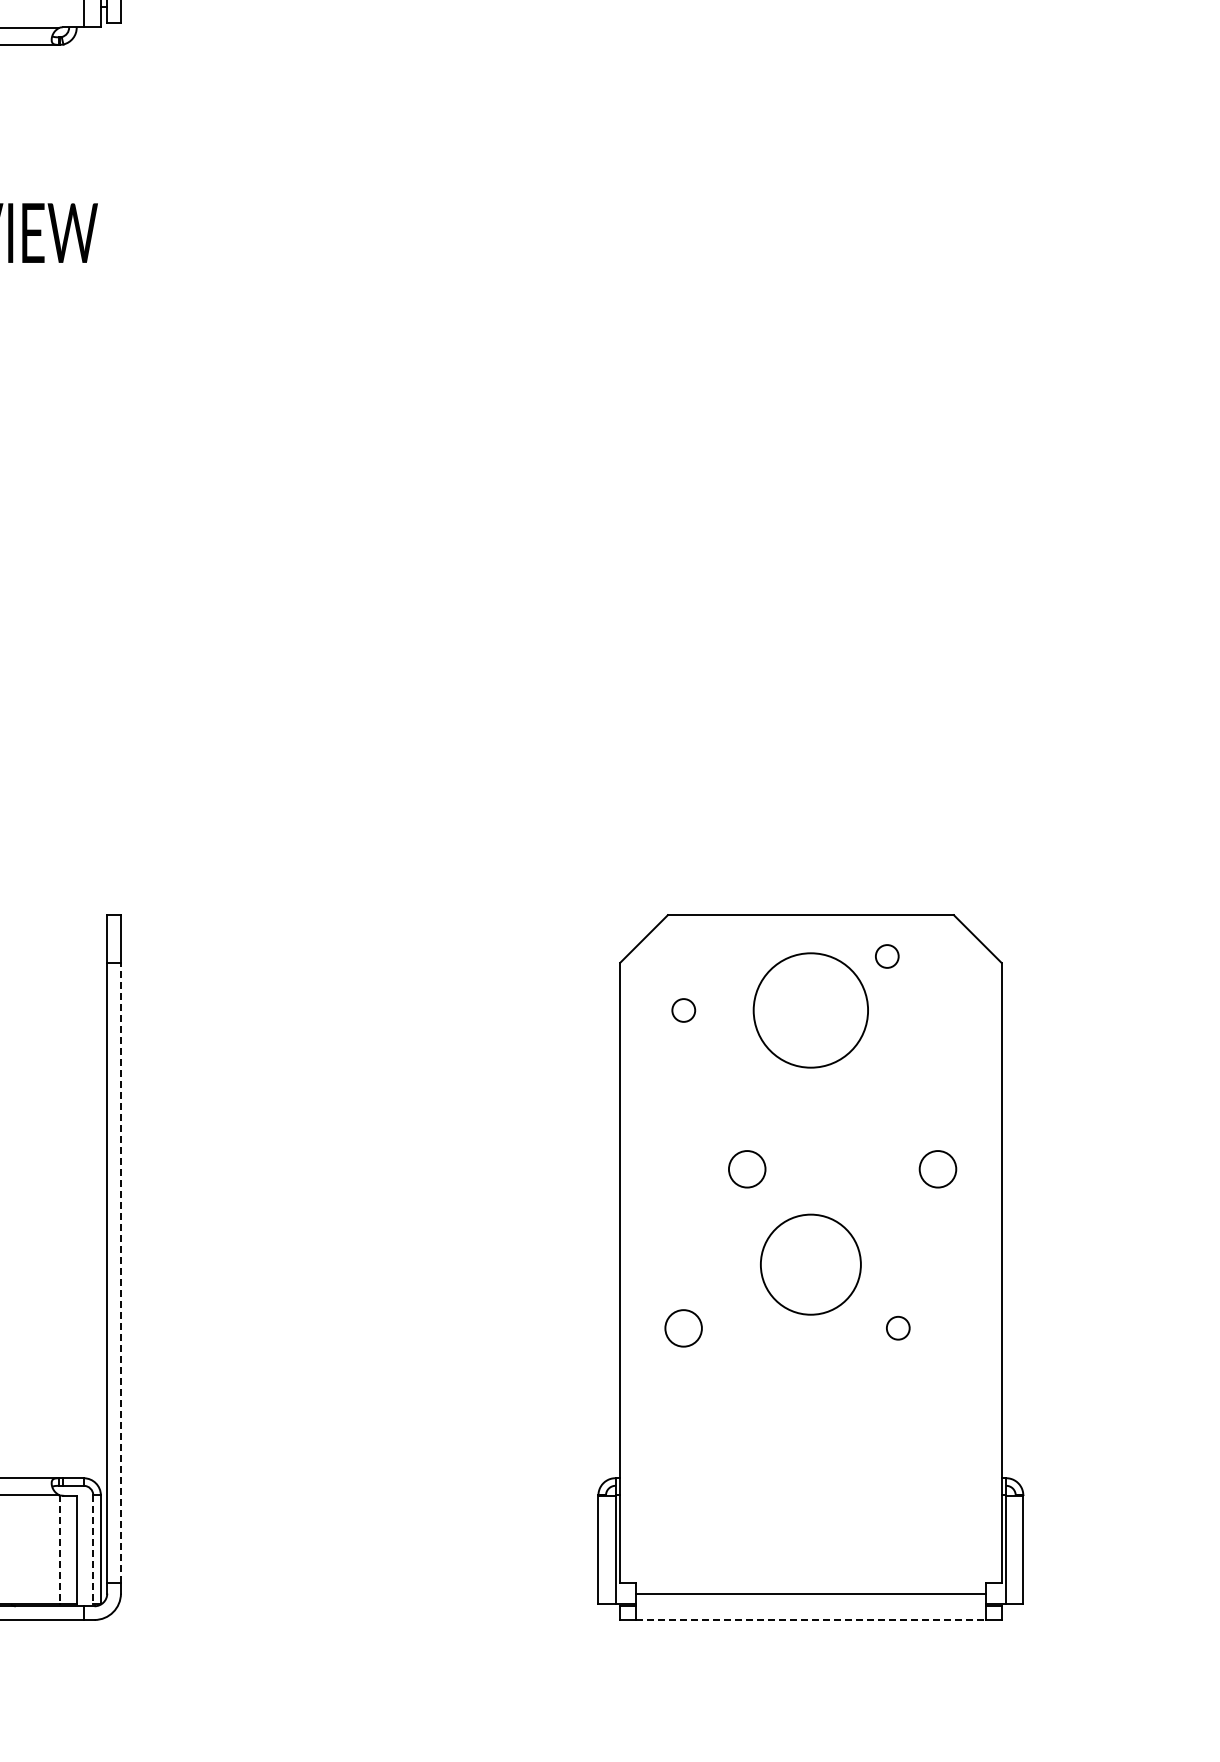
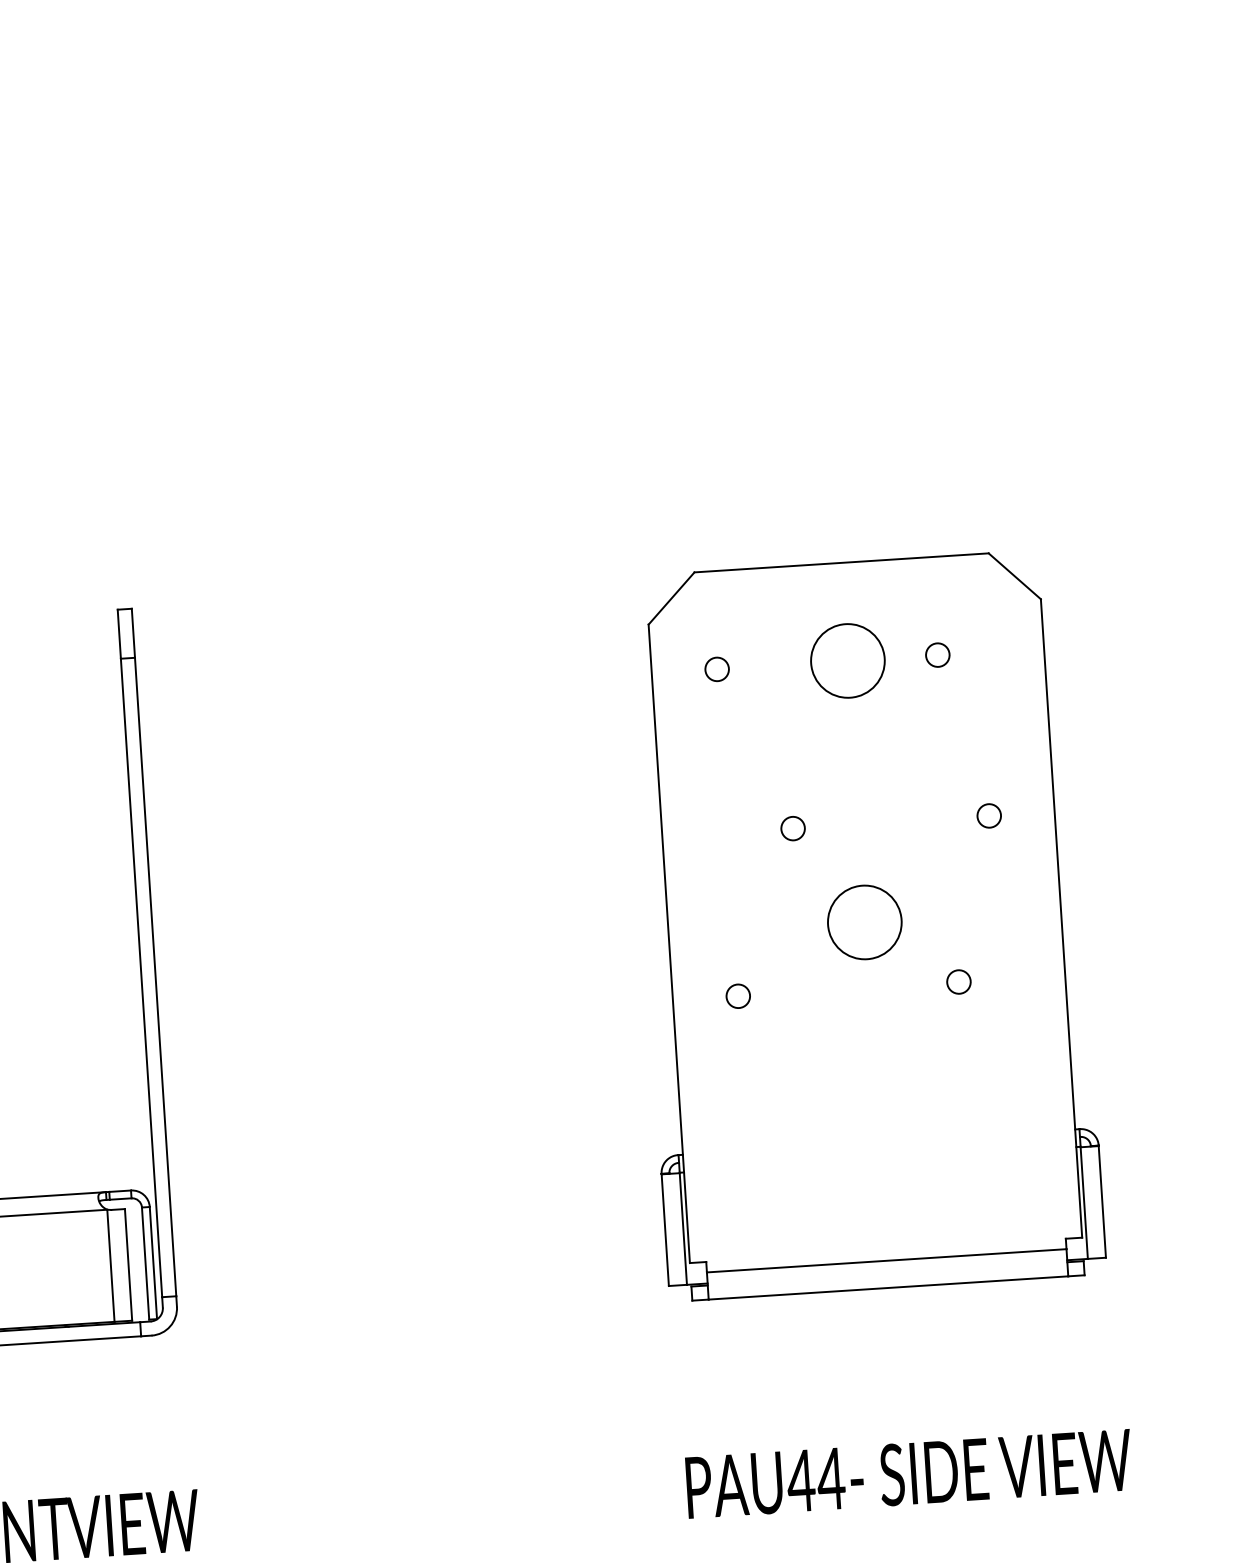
circle: (887, 956) -> (938, 655), moved
circle: (810, 1010) -> (847, 660), size x0.62
circle: (747, 1169) -> (793, 828), size x0.62
circle: (937, 1169) -> (988, 816), size x0.62
circle: (810, 1264) -> (864, 922), size x0.71
line: (120, 1272) -> (155, 976), dashed -> solid
circle: (683, 1327) -> (737, 995), size x0.62
line: (59, 1550) -> (110, 1266), dashed -> solid
line: (93, 1550) -> (145, 1264), dashed -> solid
line: (810, 1619) -> (888, 1287), dashed -> solid

